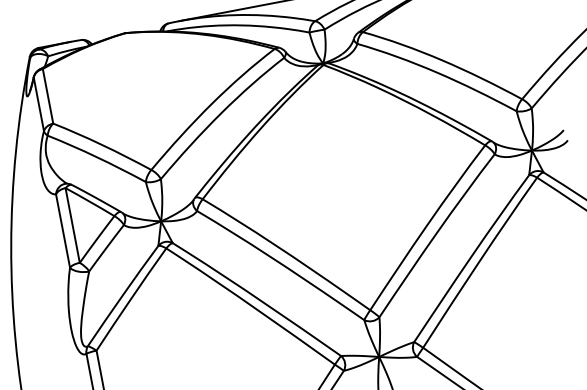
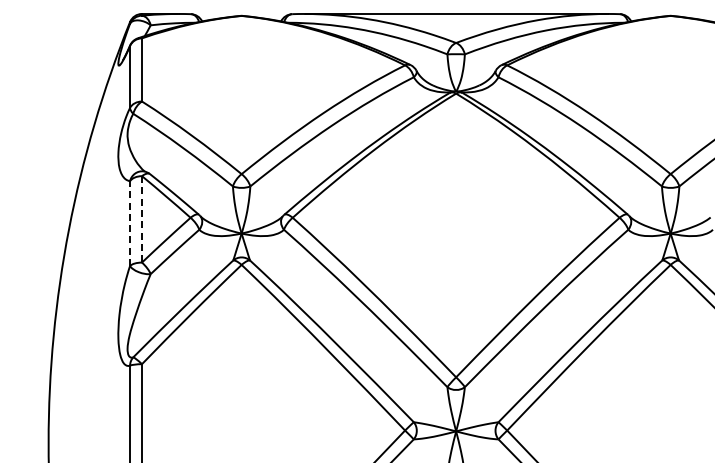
line: (73, 225) -> (142, 219), solid -> dashed
line: (63, 230) -> (130, 223), solid -> dashed

